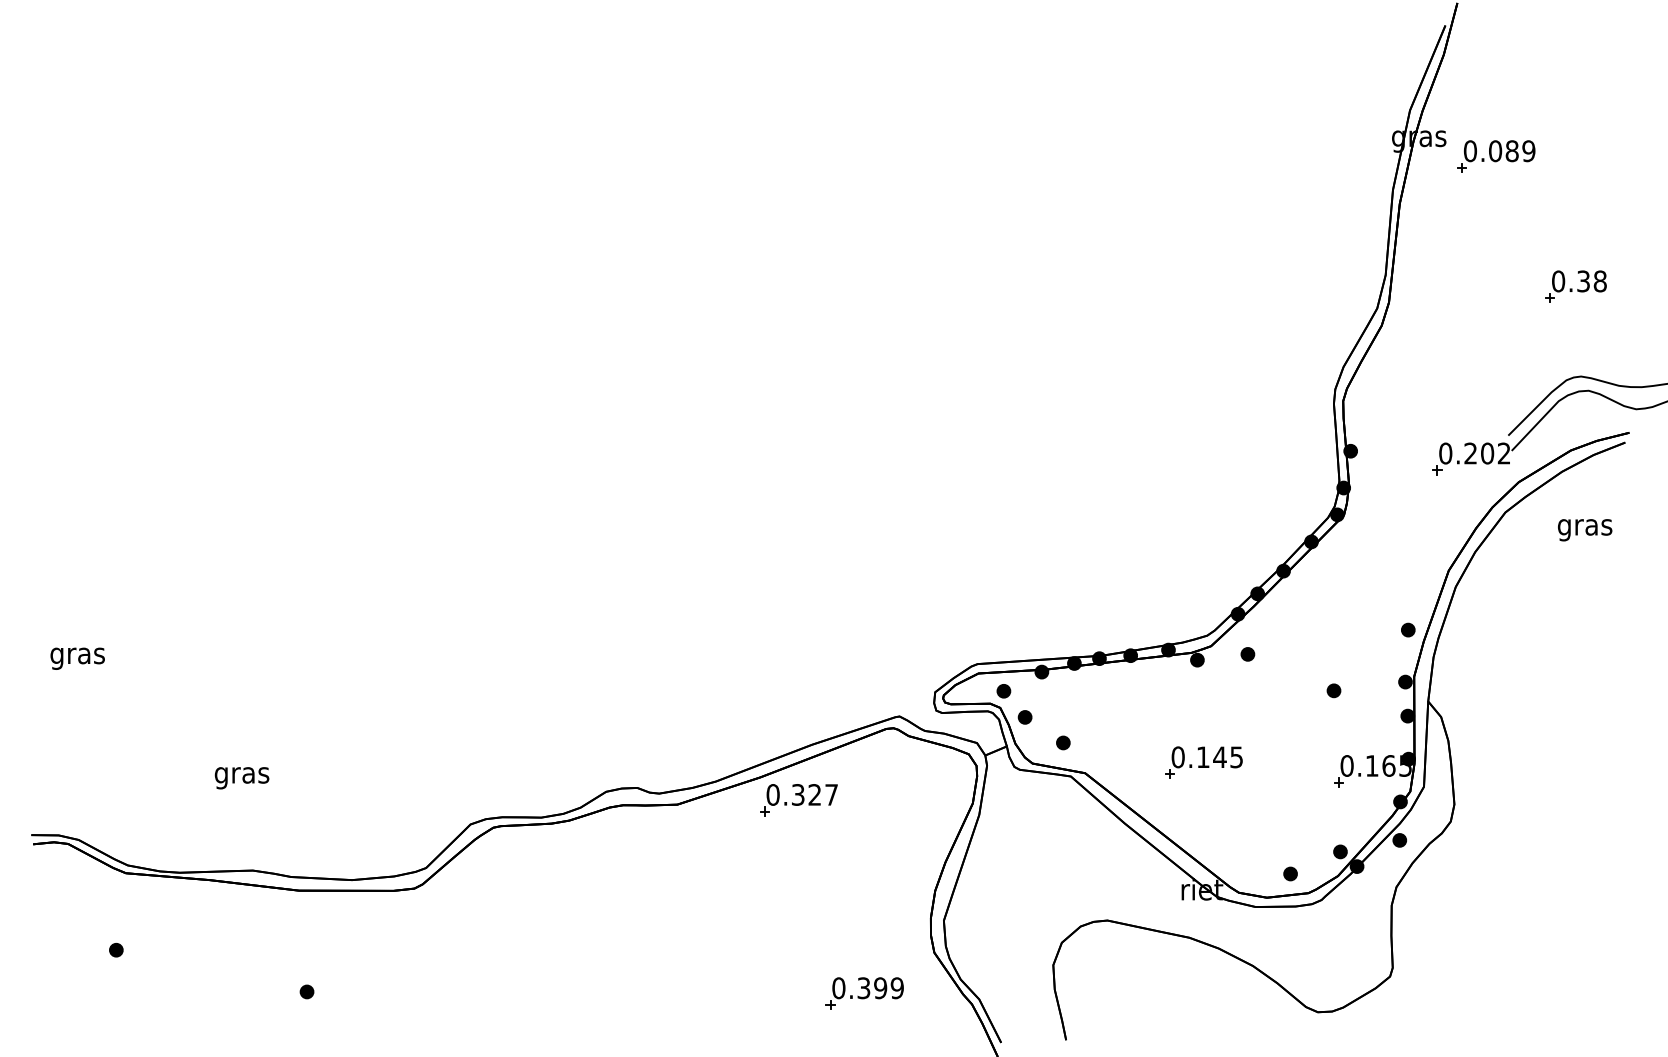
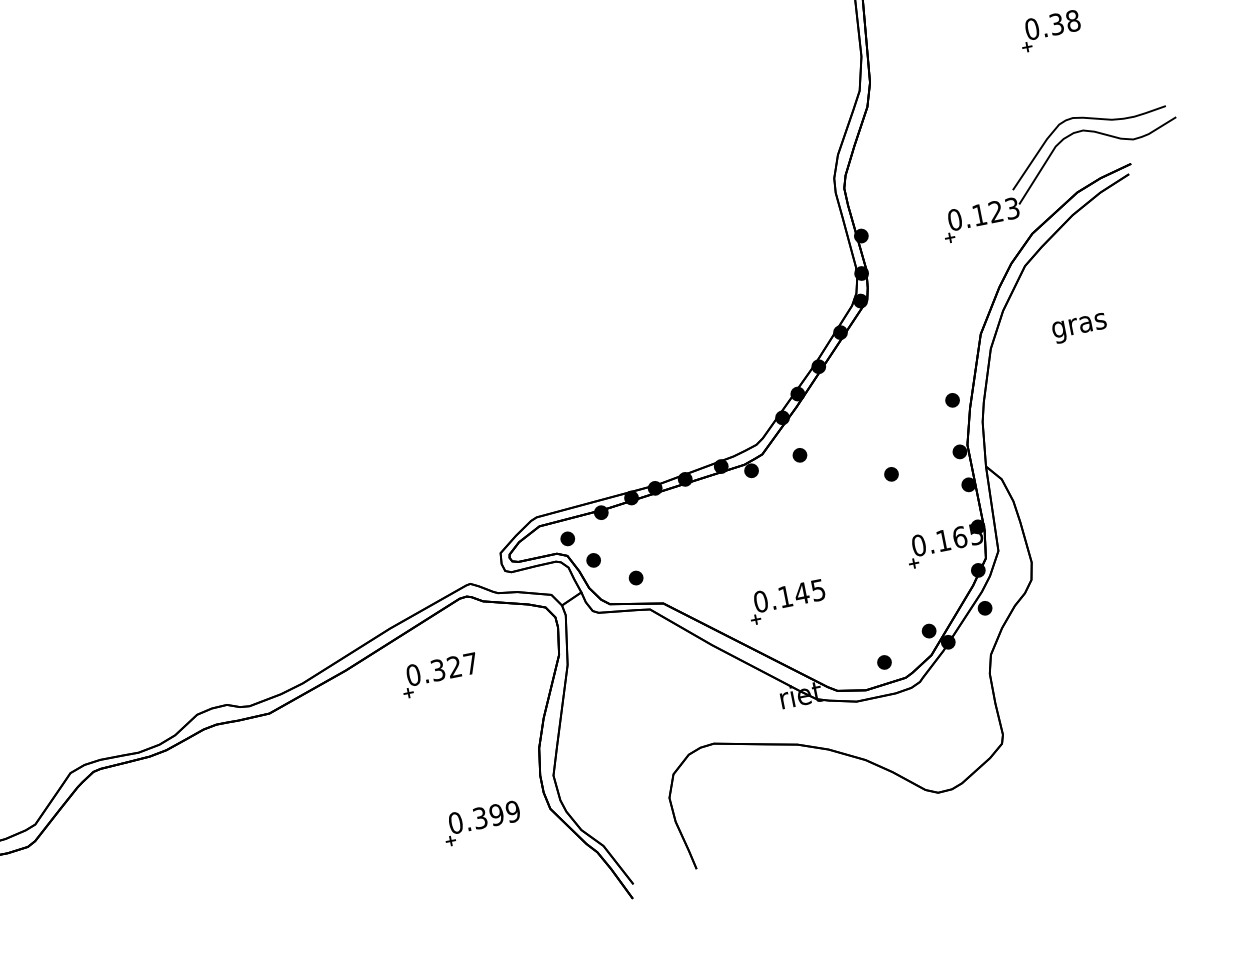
text: (1487, 453) -> (995, 211), 0.202 -> 0.123
text: (1585, 530) -> (1080, 328), moved
part: (1203, 762) -> (786, 601), moved
part: (798, 800) -> (439, 675), moved
part: (864, 993) -> (481, 823), moved

